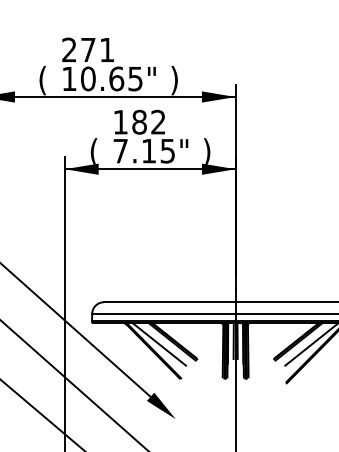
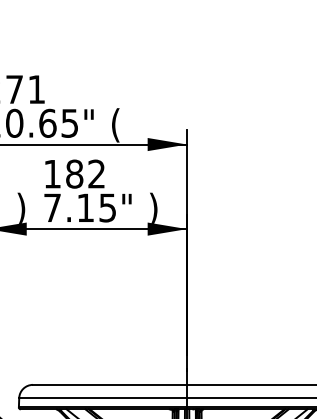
text: (174, 80) -> (115, 125), ) -> (
text: (93, 151) -> (20, 208), ( -> )

